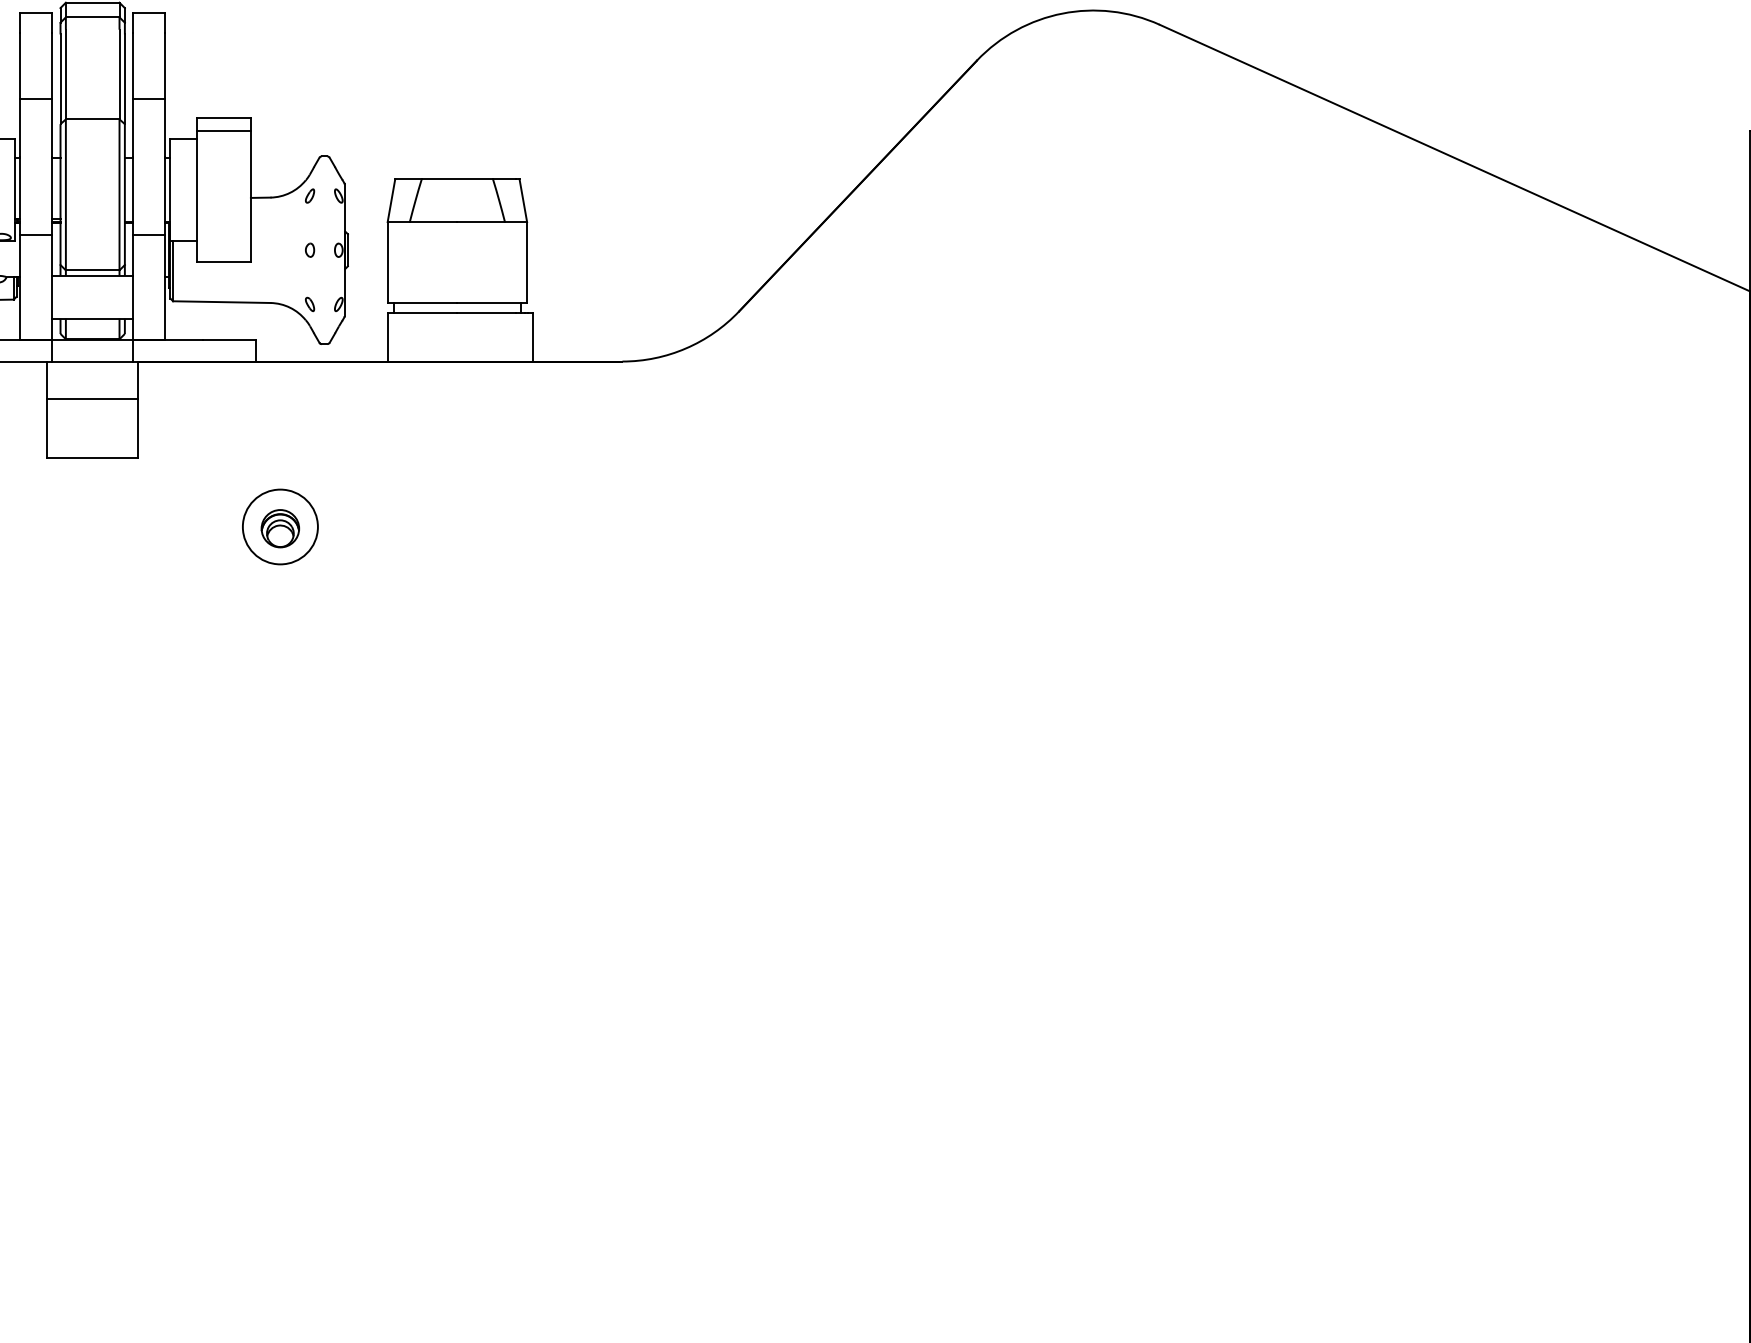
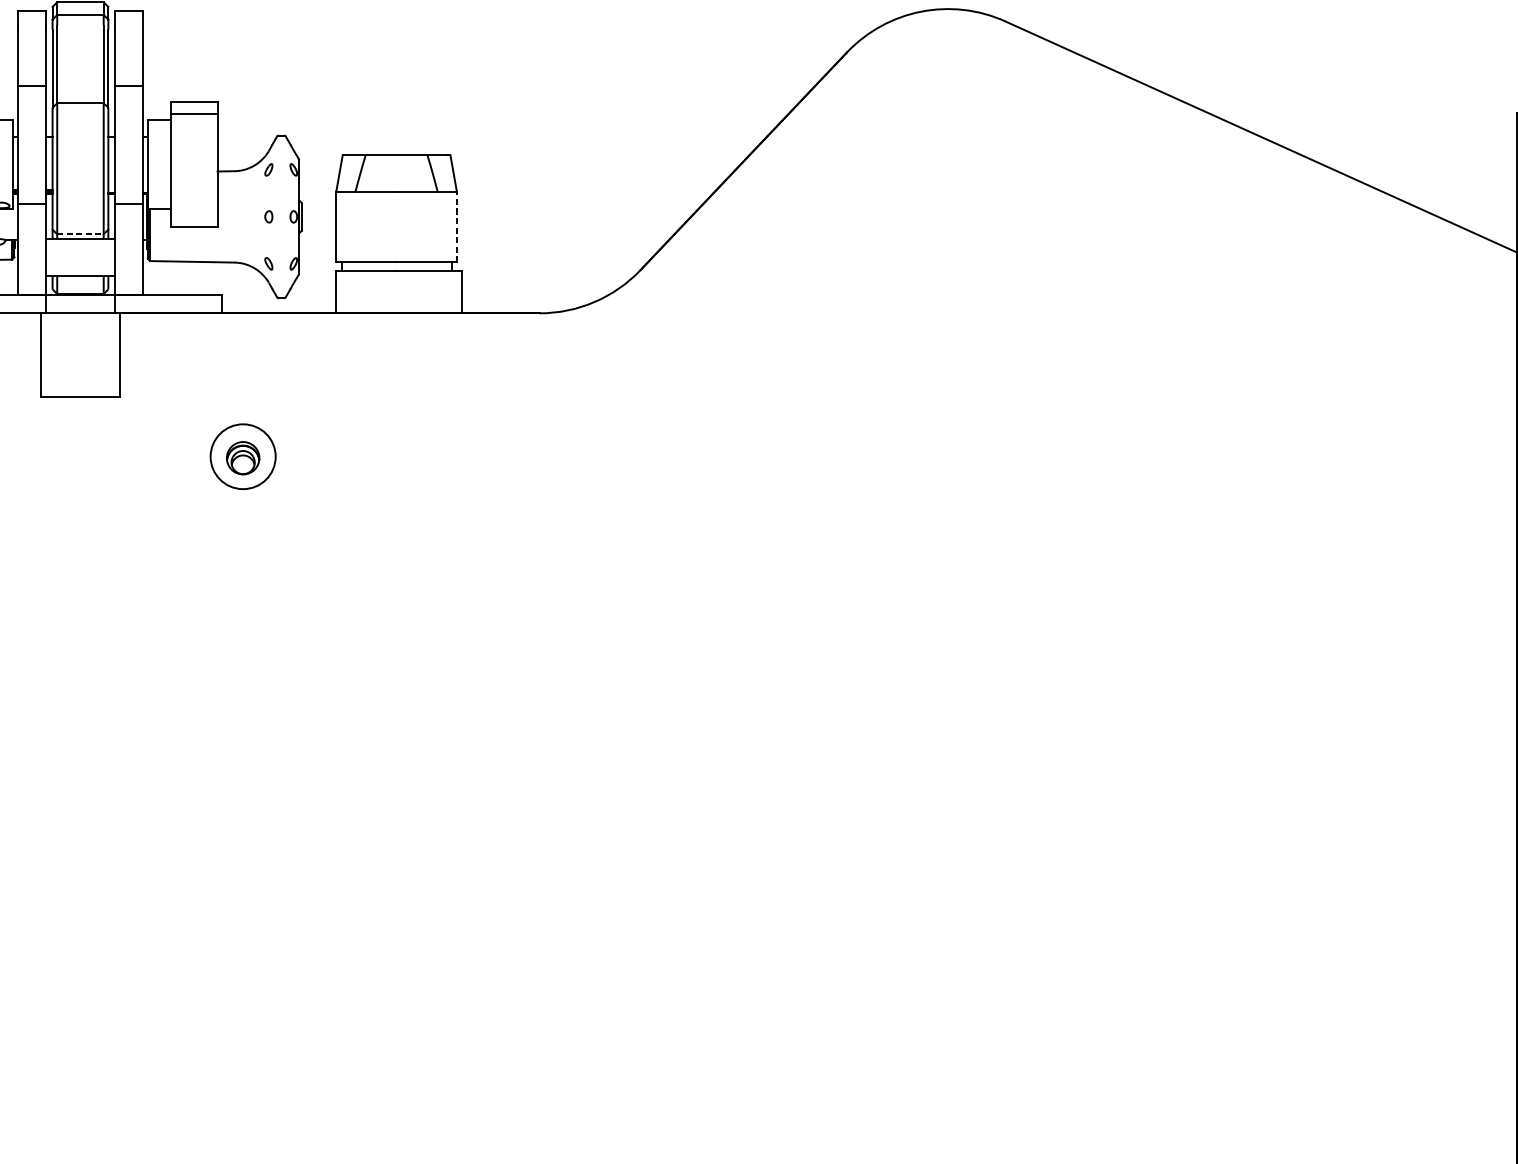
line: (527, 261) -> (457, 226), solid -> dashed
line: (92, 270) -> (80, 234), solid -> dashed
line: (92, 398) -> (80, 345), removed

